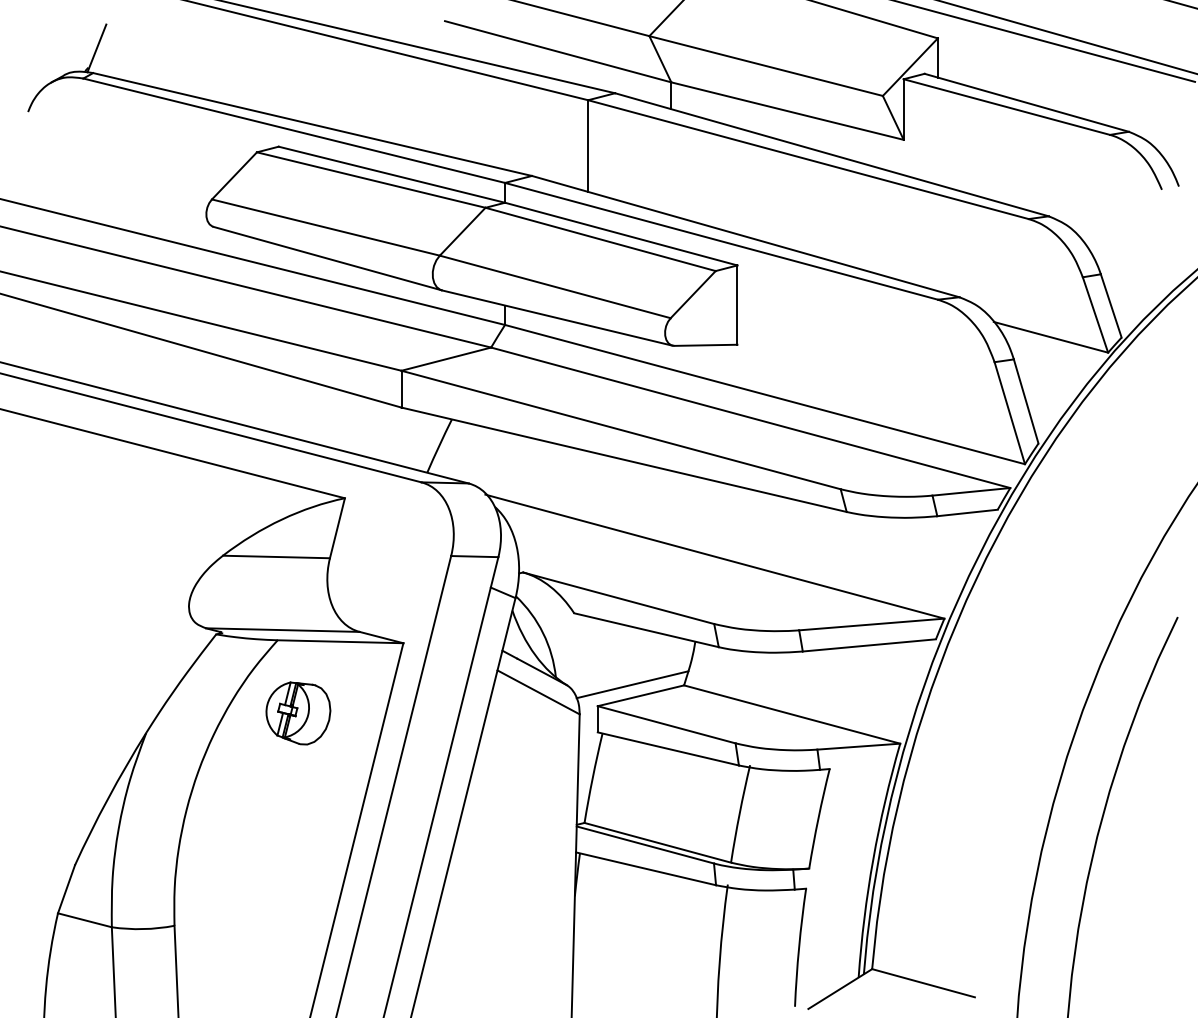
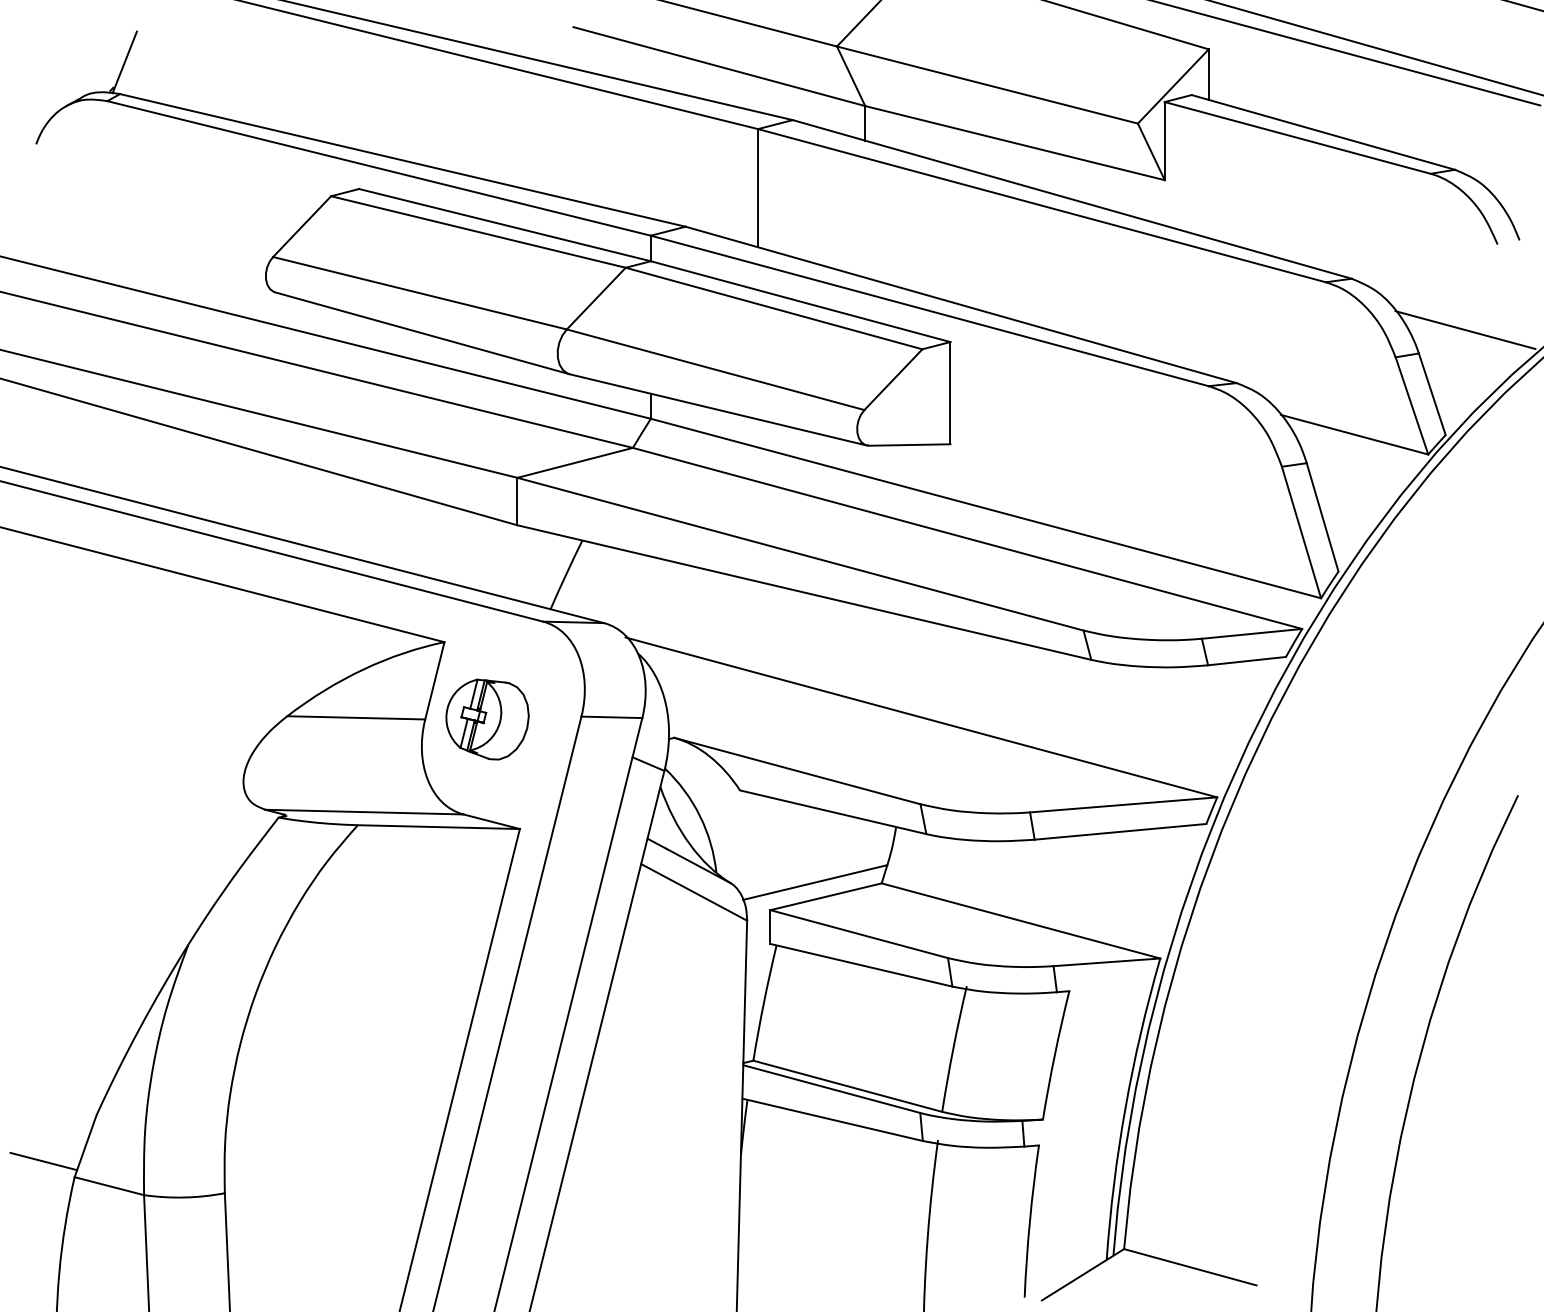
line: (1137, 255) -> (1465, 329), added
part: (298, 713) -> (487, 719), moved
line: (33, 901) -> (43, 1161), added

